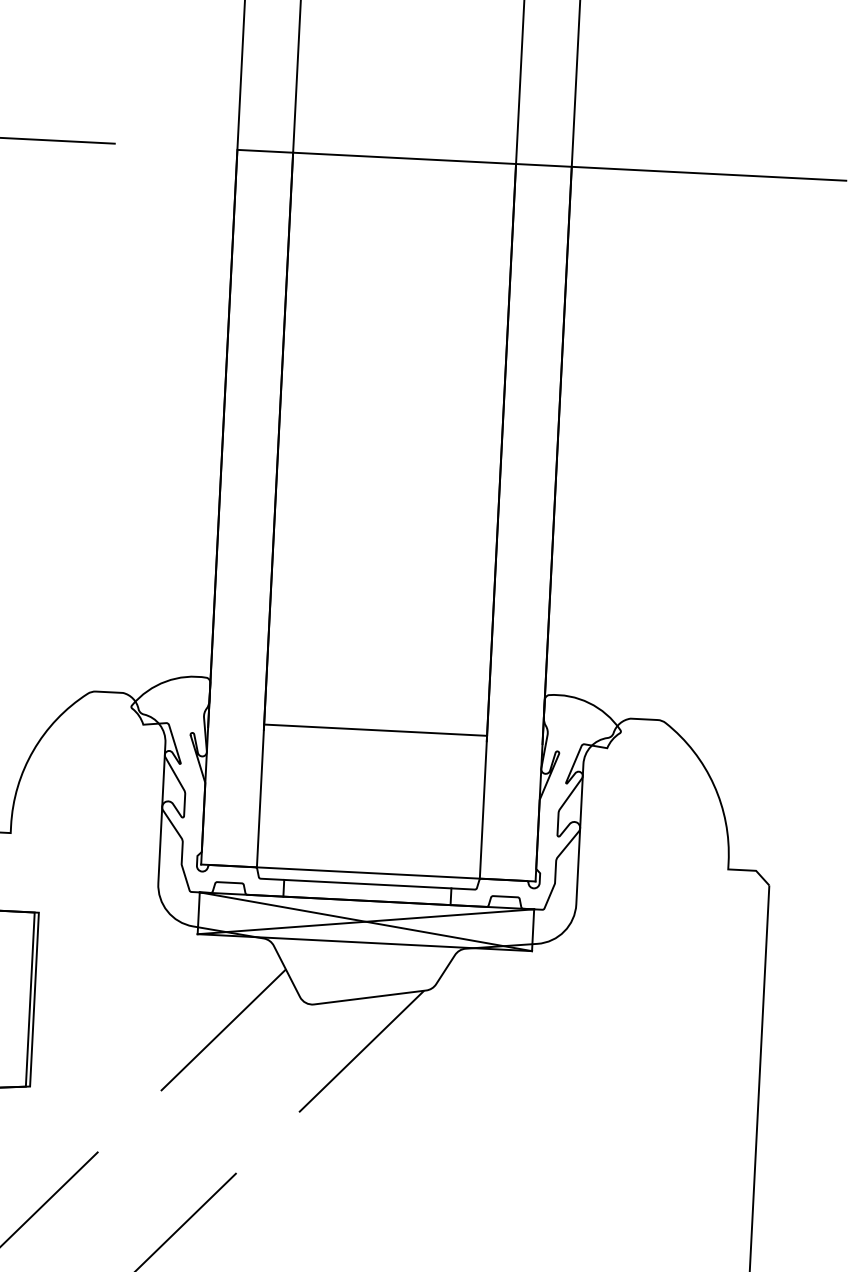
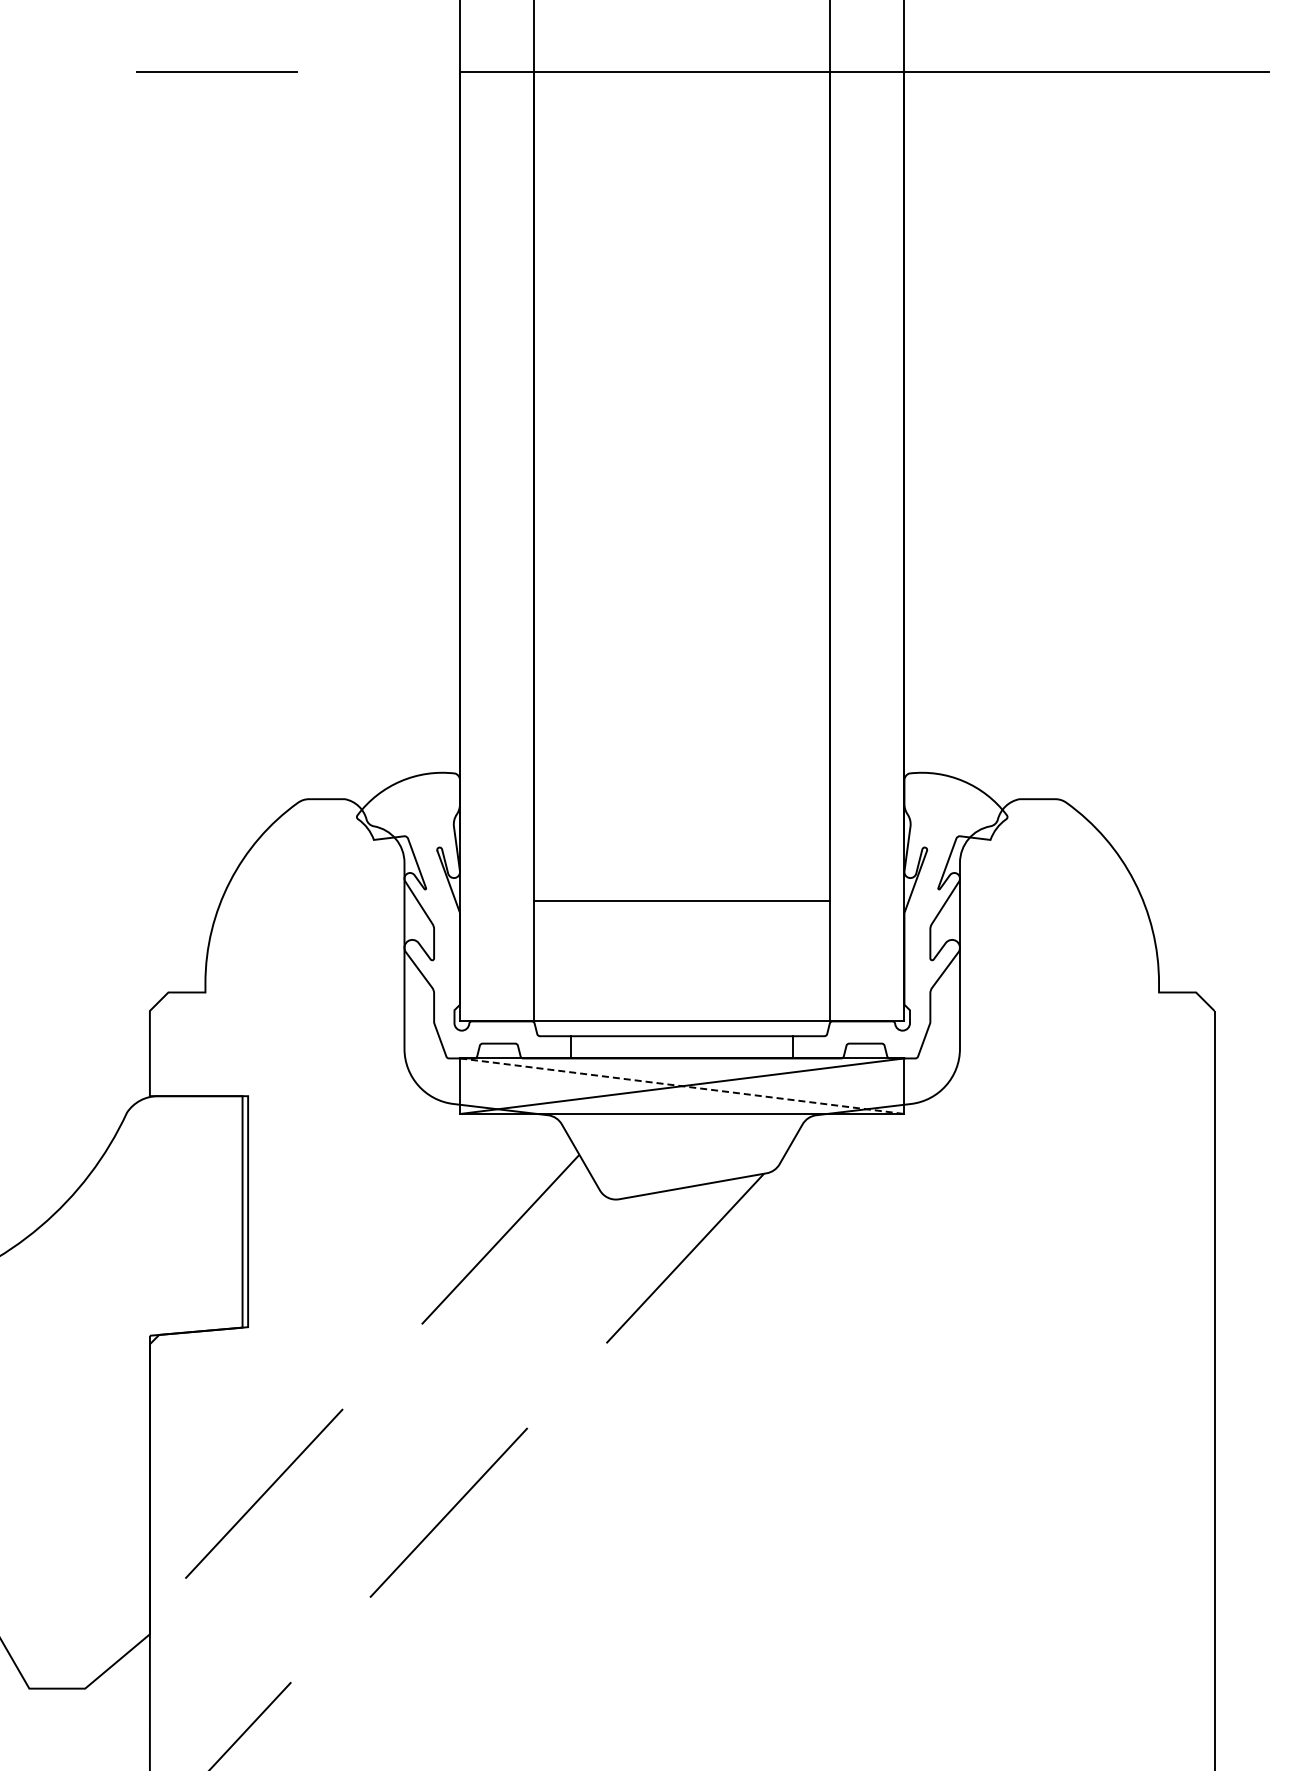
line: (375, 730) -> (682, 900), moved
line: (366, 921) -> (682, 1086), solid -> dashed

